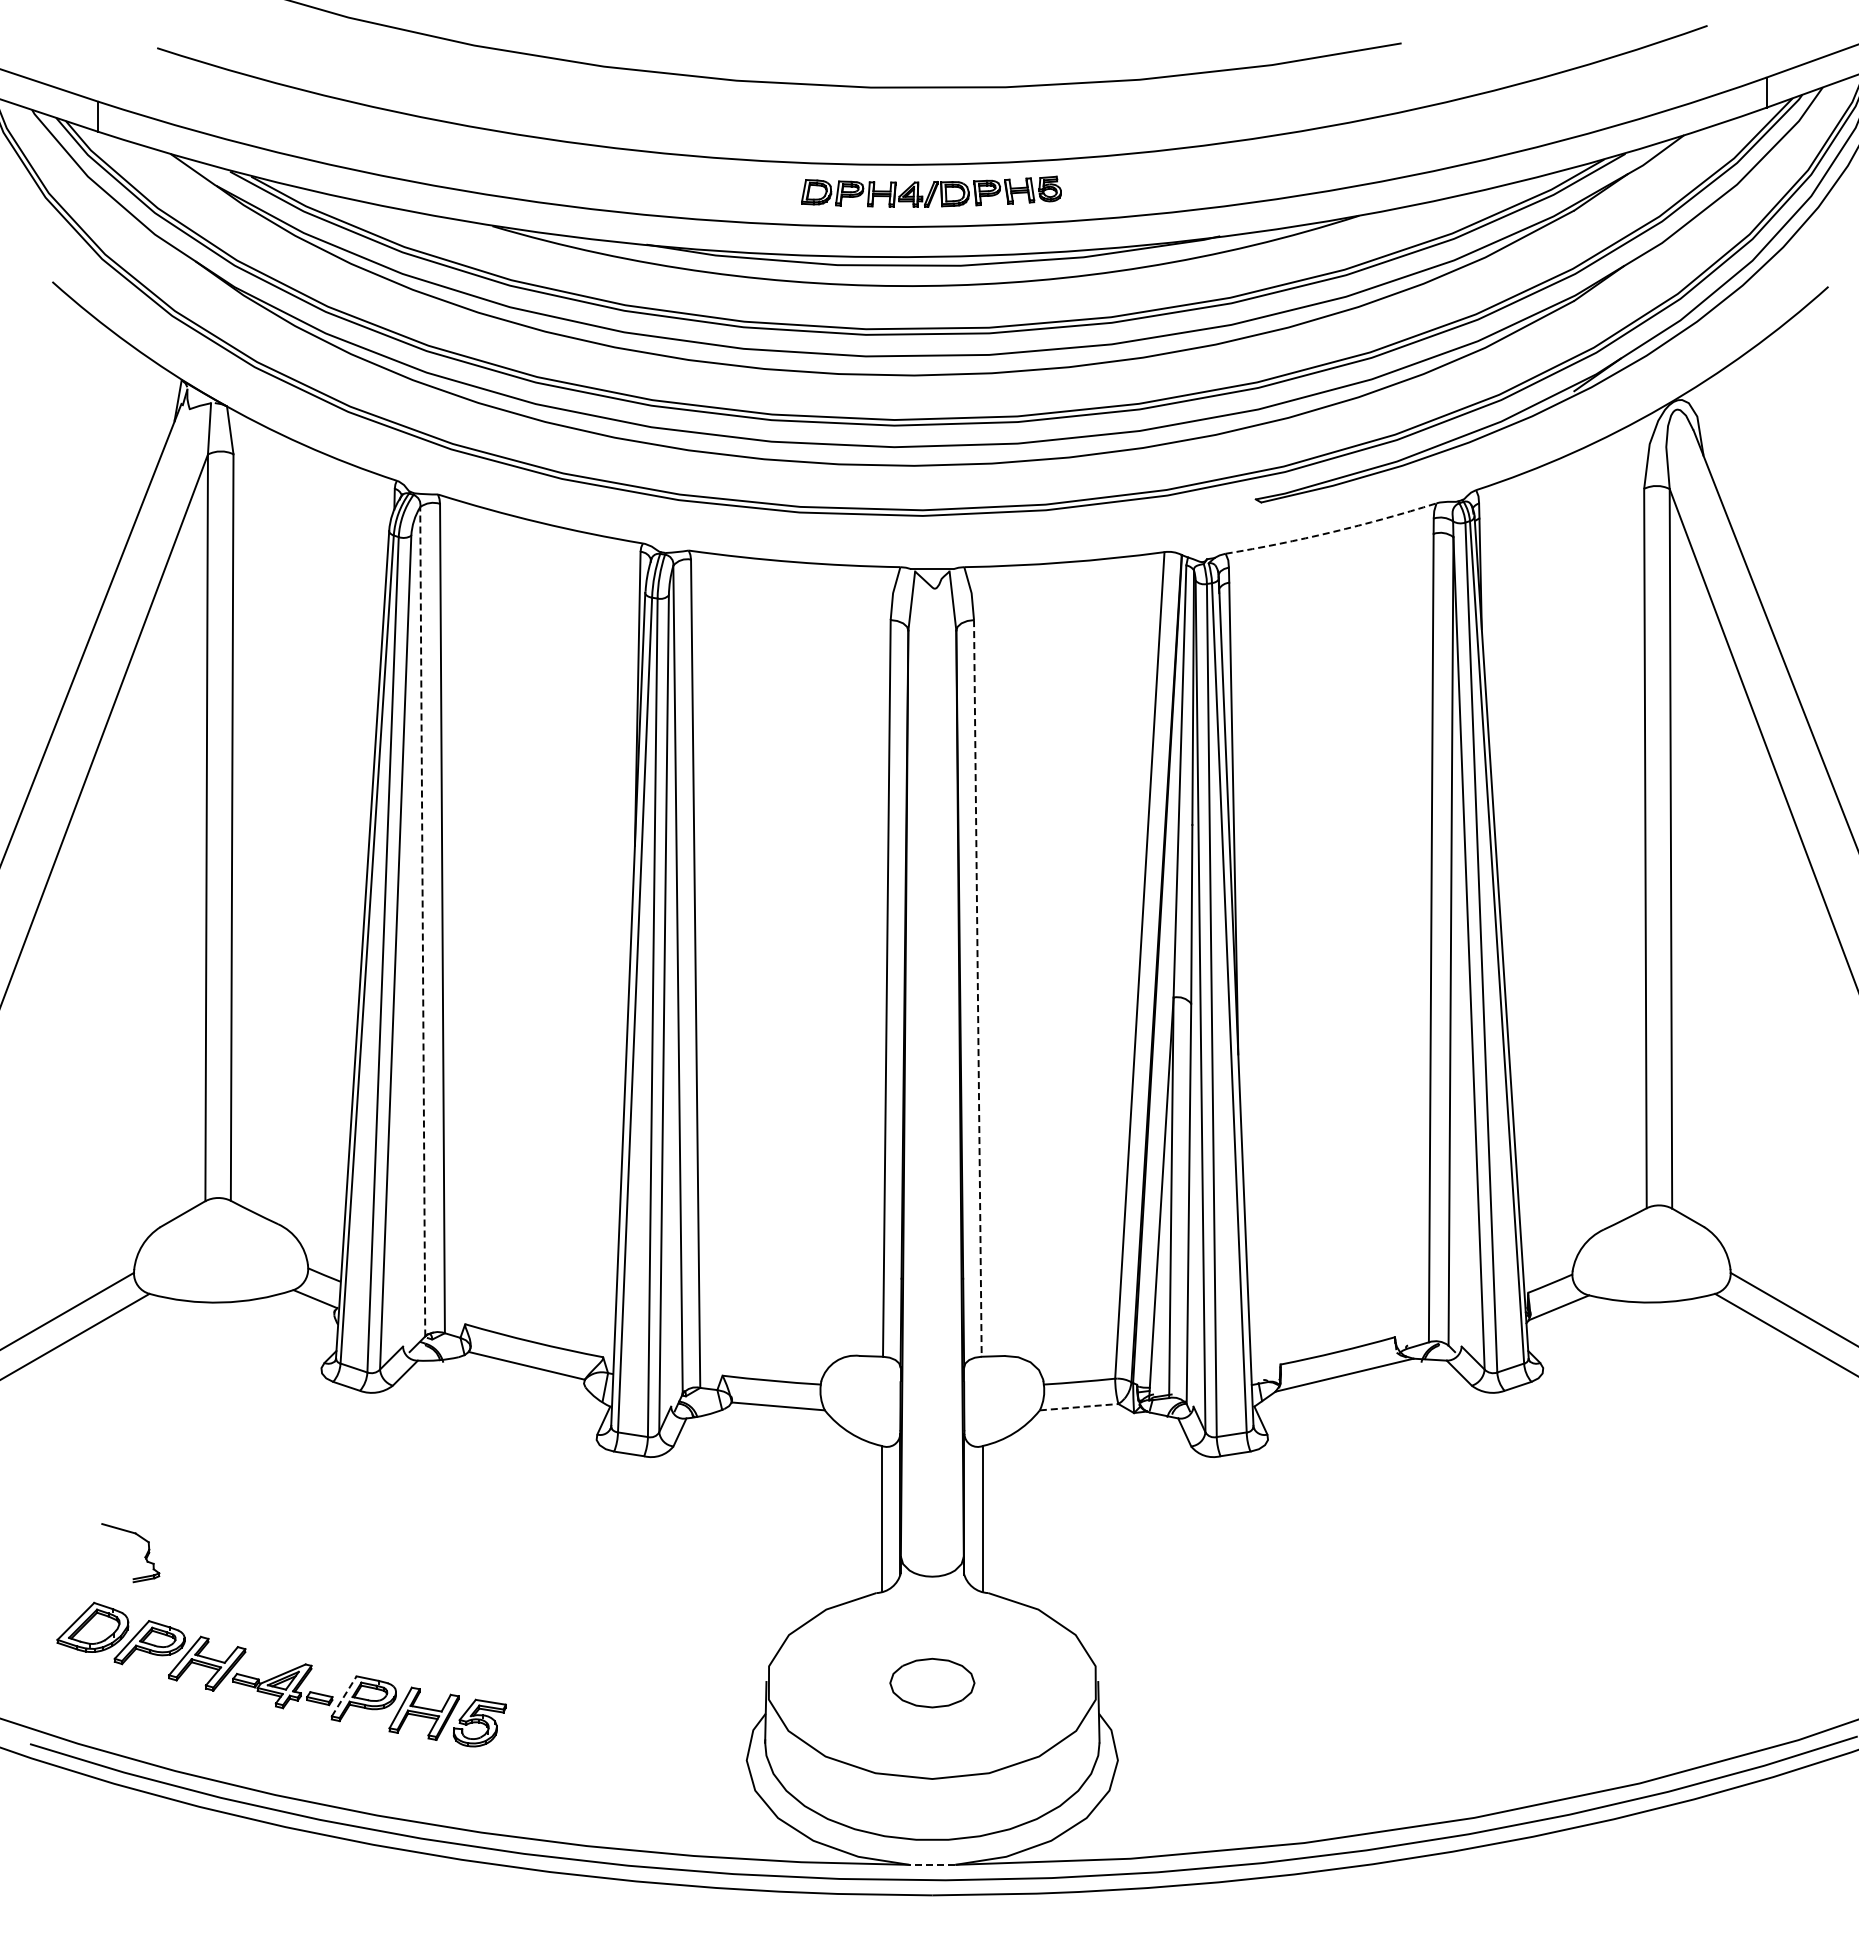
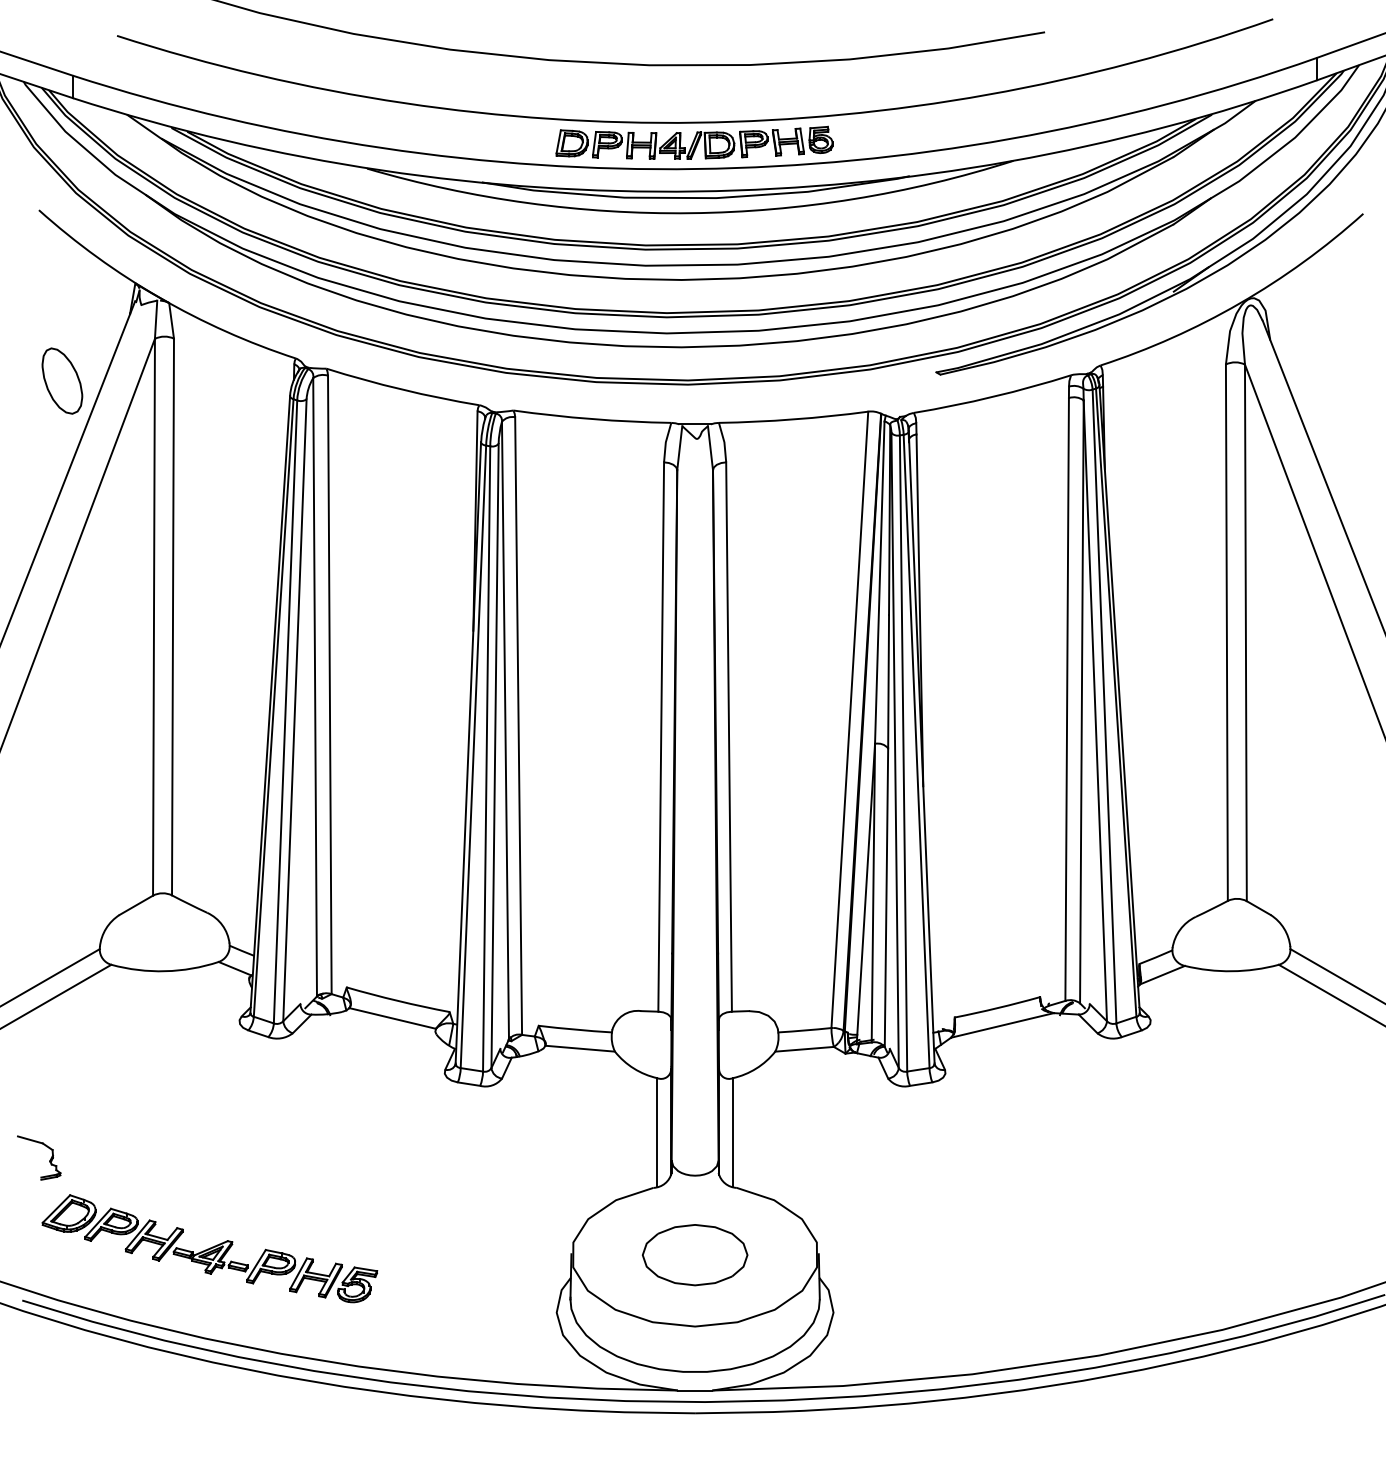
part: (931, 191) -> (694, 142), size x1.43
part: (83, 510) -> (62, 380), added
arc: (1331, 532) -> (992, 397), dashed -> solid
line: (422, 921) -> (314, 687), dashed -> solid
line: (977, 988) -> (728, 737), dashed -> solid
line: (1079, 1407) -> (804, 1049), dashed -> solid
part: (144, 1556) -> (49, 1160), moved
part: (932, 1682) -> (695, 1254), size x1.67
line: (344, 1696) -> (256, 1265), dashed -> solid
line: (931, 1864) -> (694, 1390), dashed -> solid

